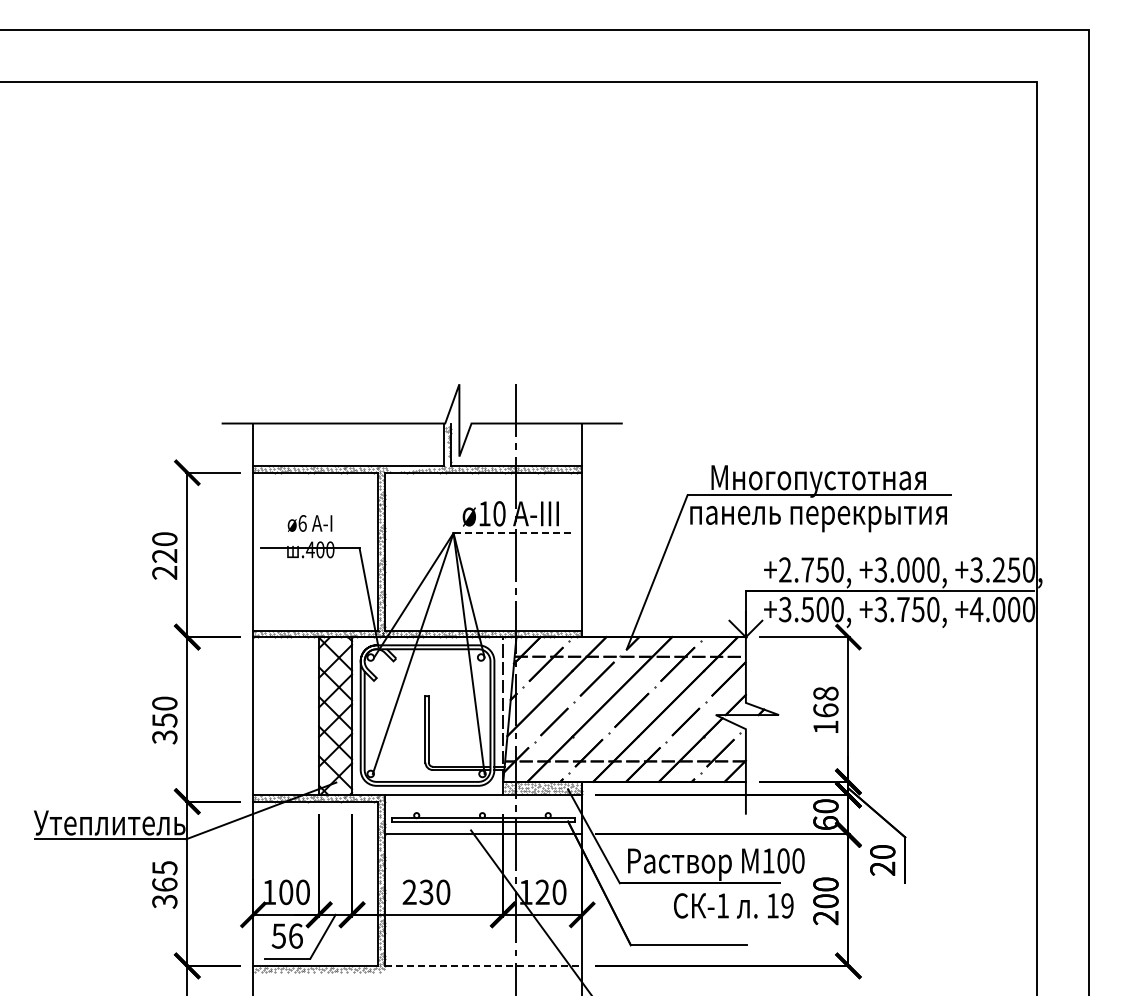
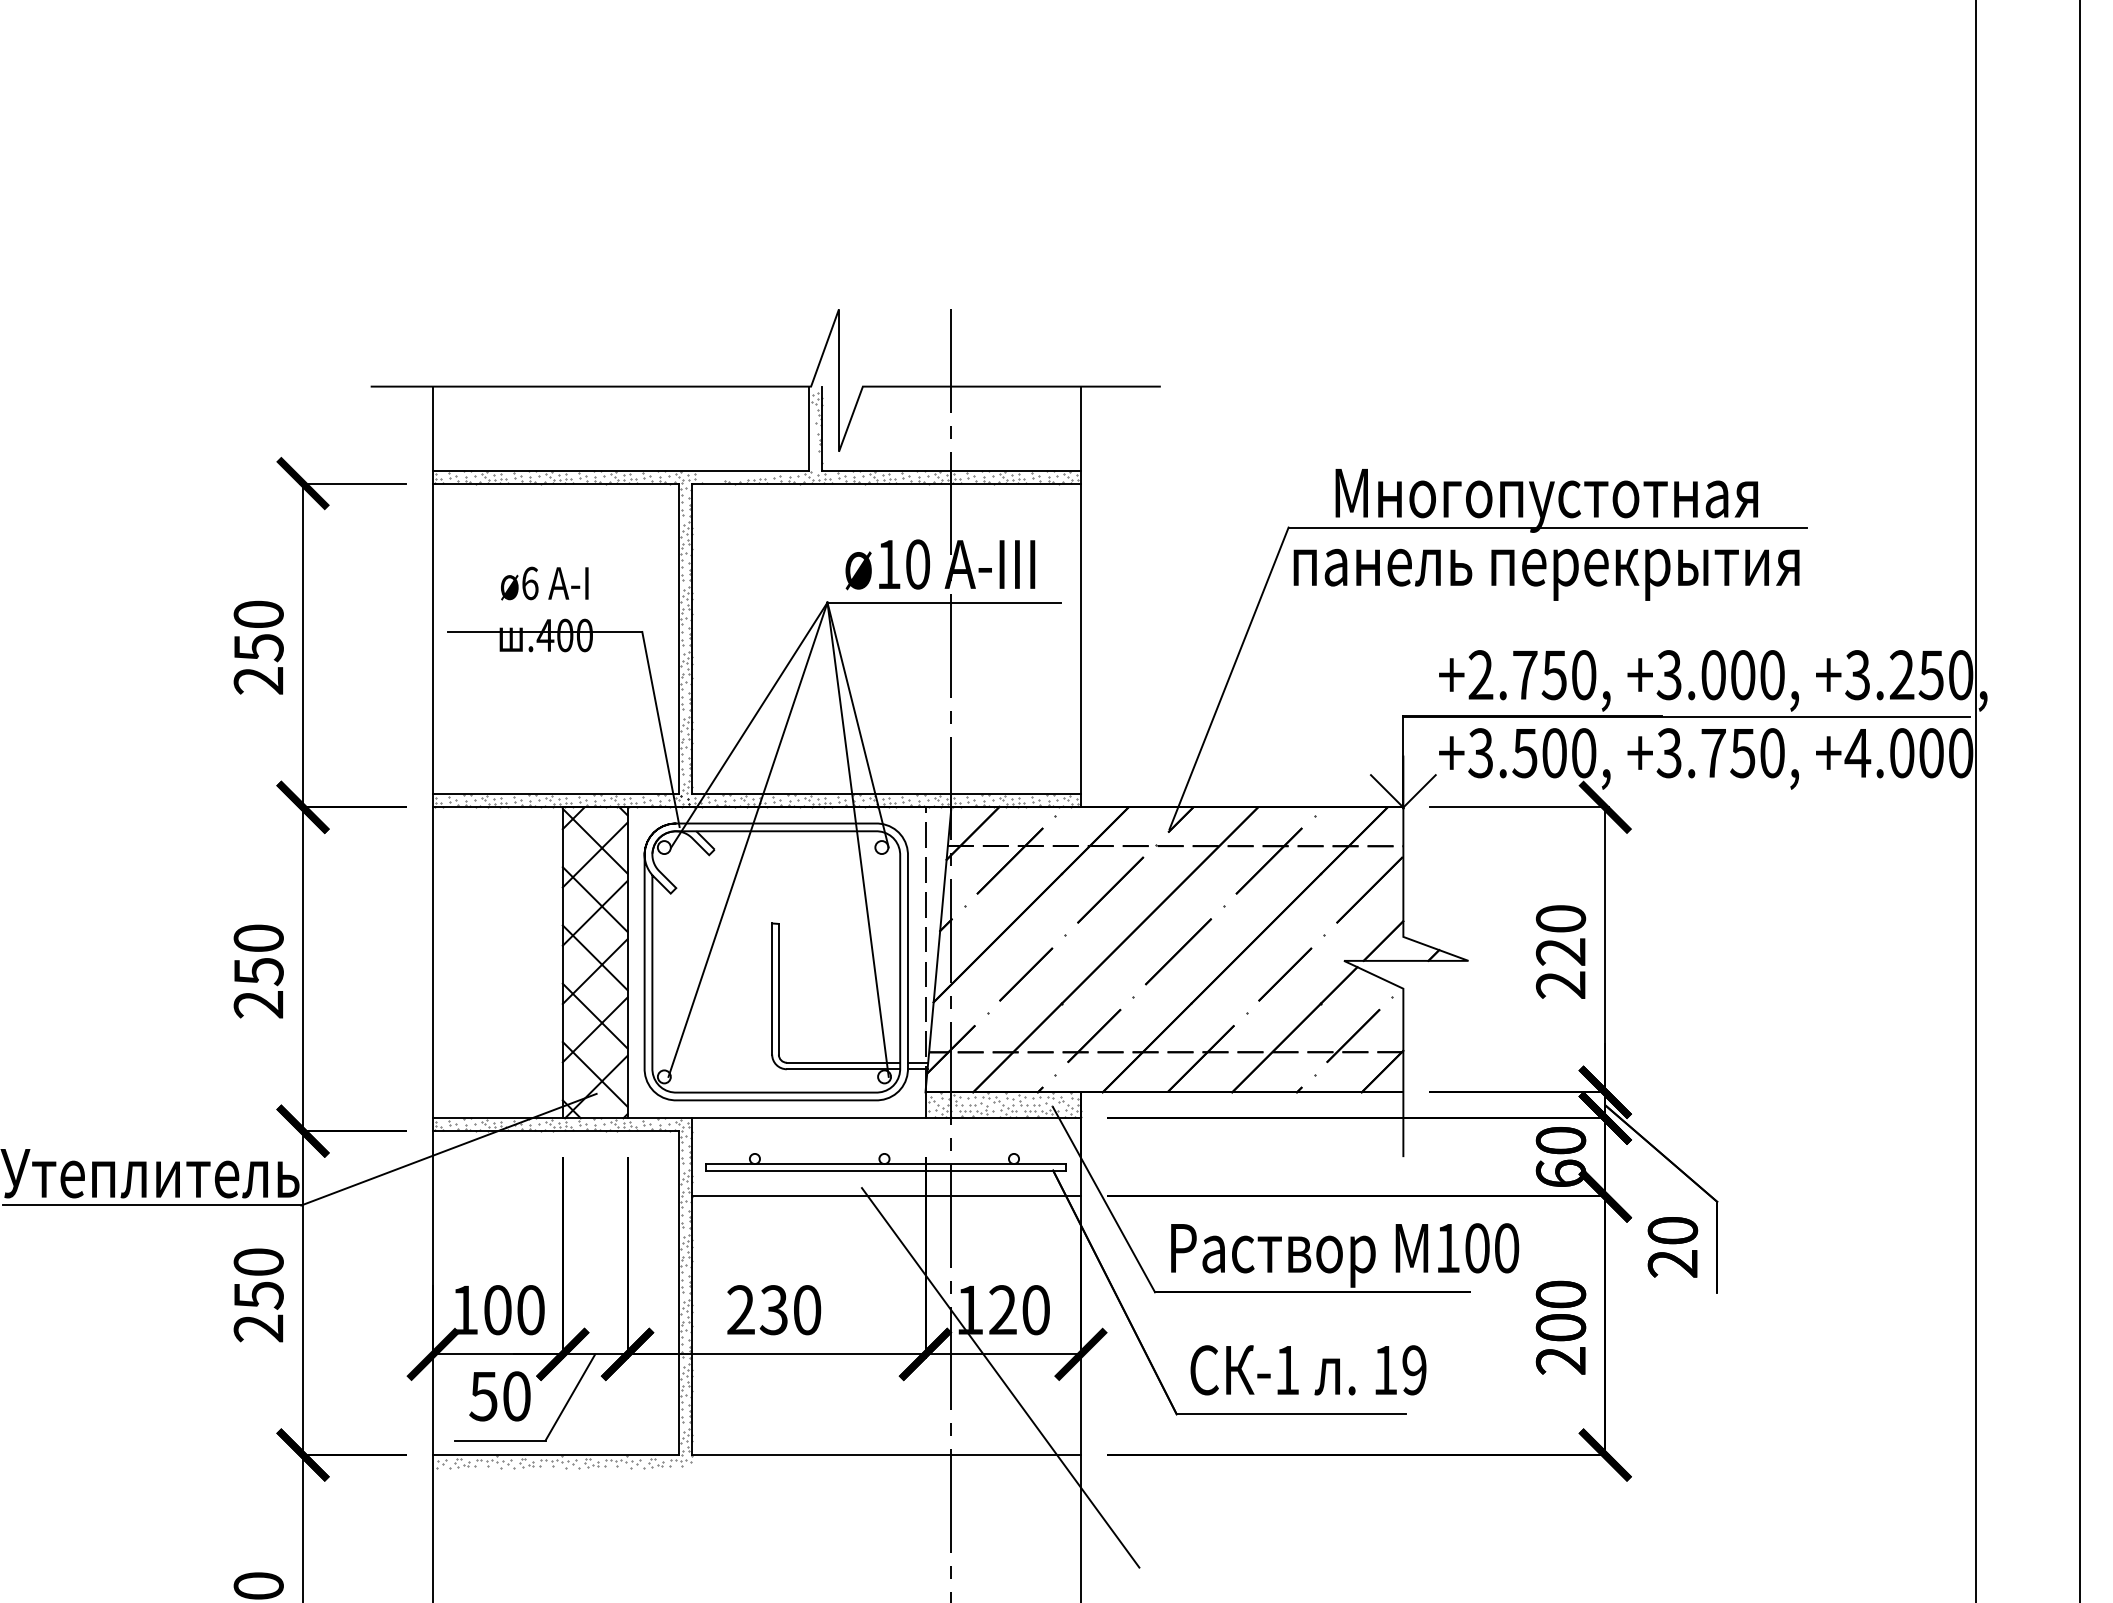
line: (513, 533) -> (945, 603), dashed -> solid
text: (164, 556) -> (258, 648), 220 -> 250
text: (825, 710) -> (1560, 951), 168 -> 220
text: (164, 737) -> (258, 1005), 350 -> 250
text: (164, 884) -> (258, 1294), 365 -> 250
text: (733, 905) -> (1308, 1369), moved
text: (295, 935) -> (516, 1395), 56 -> 50
line: (483, 965) -> (886, 1454), dashed -> solid

